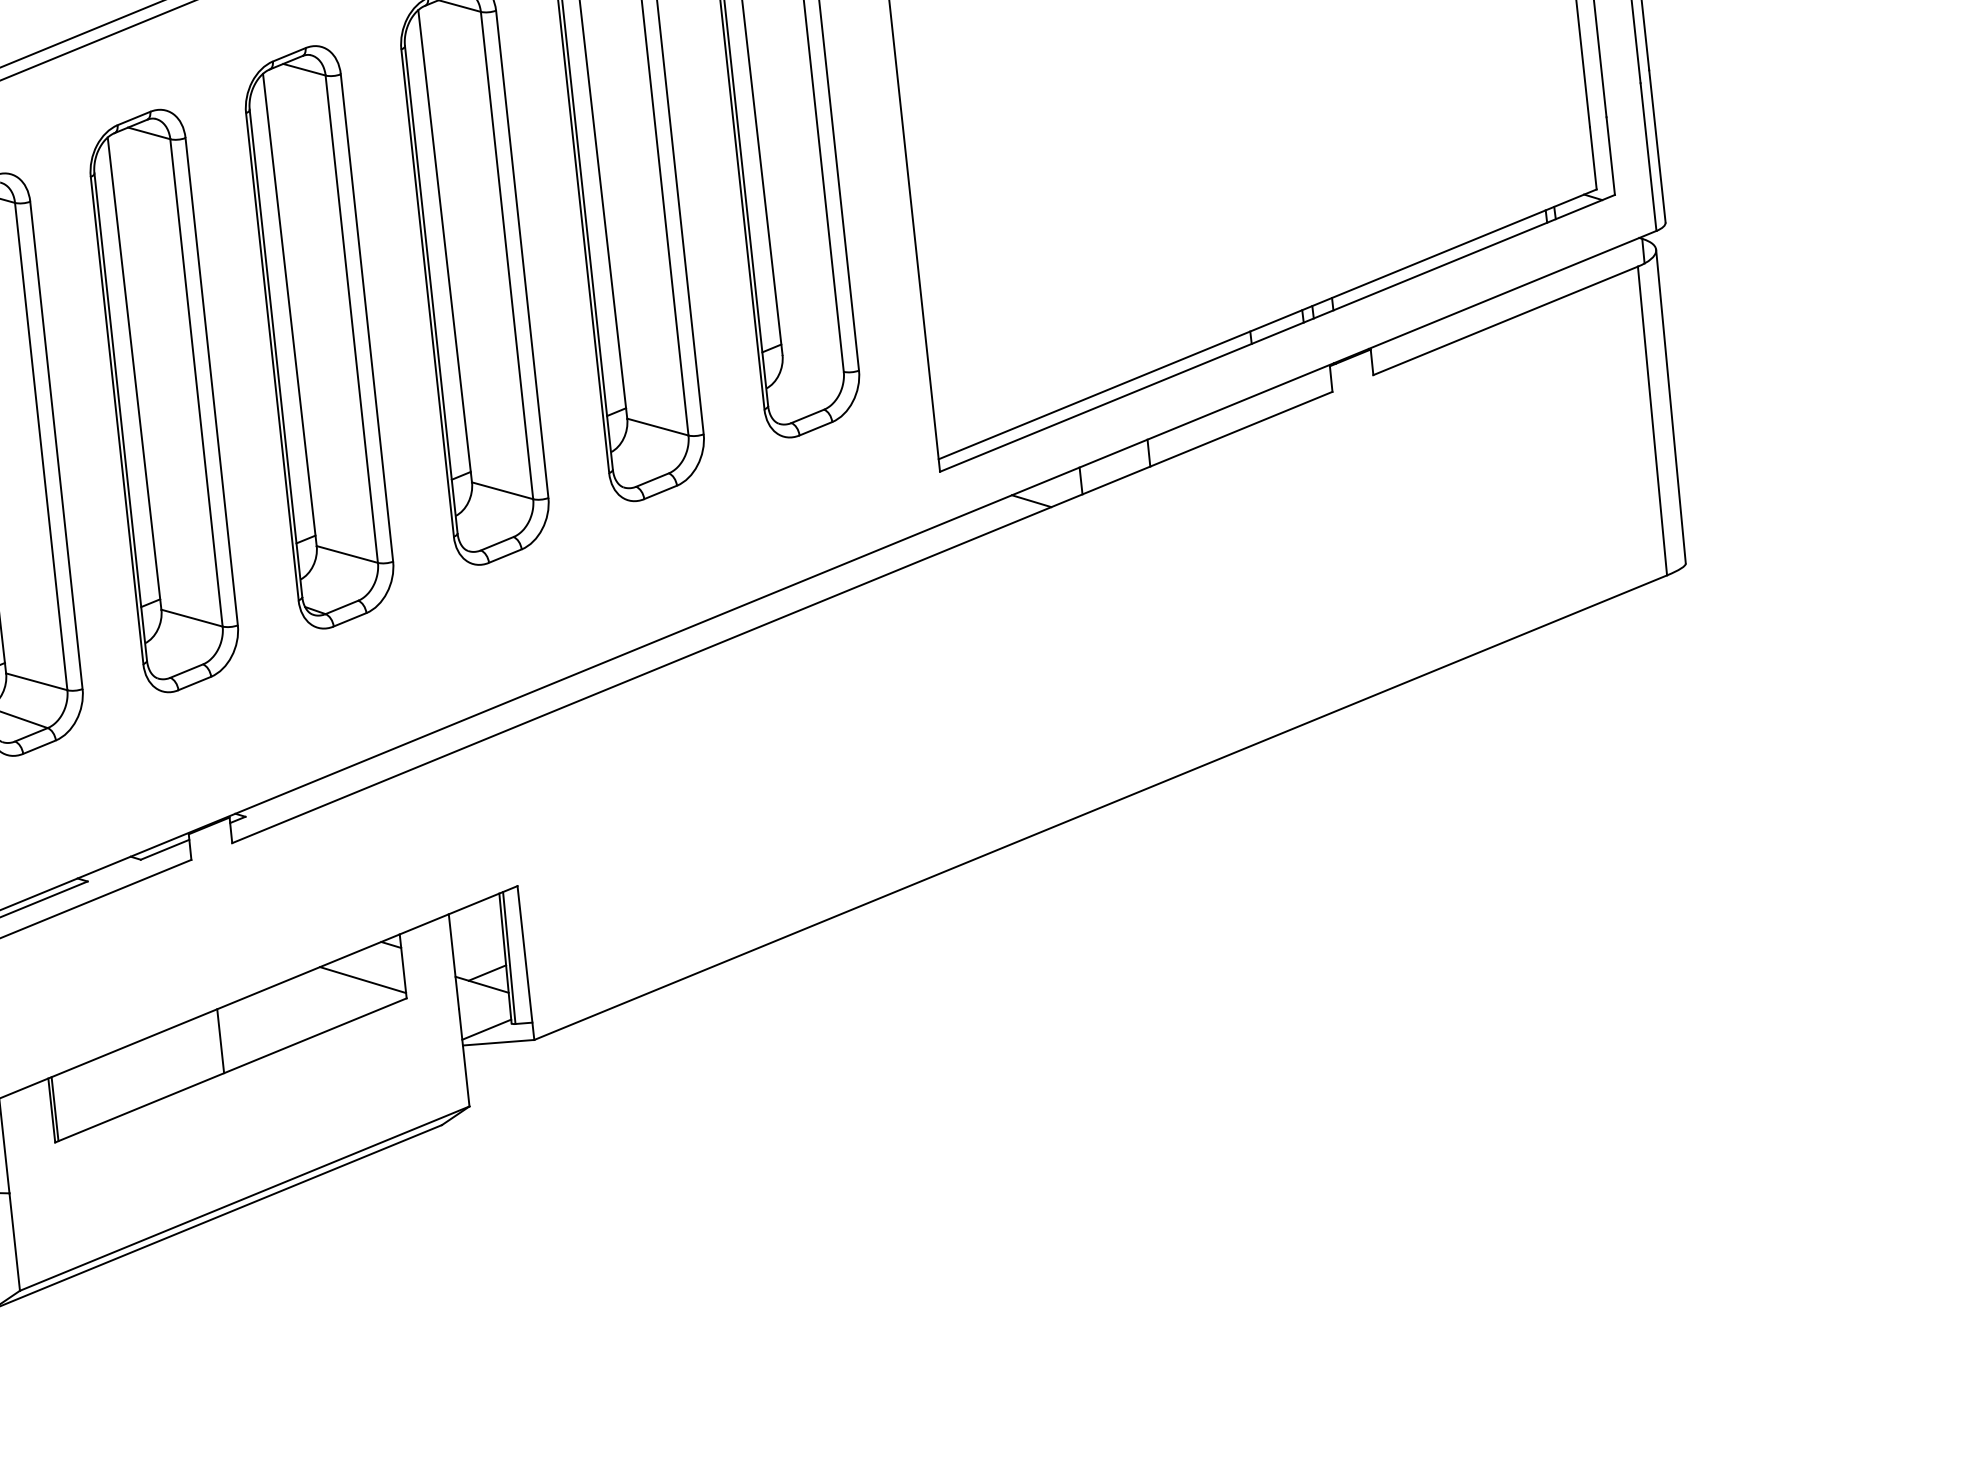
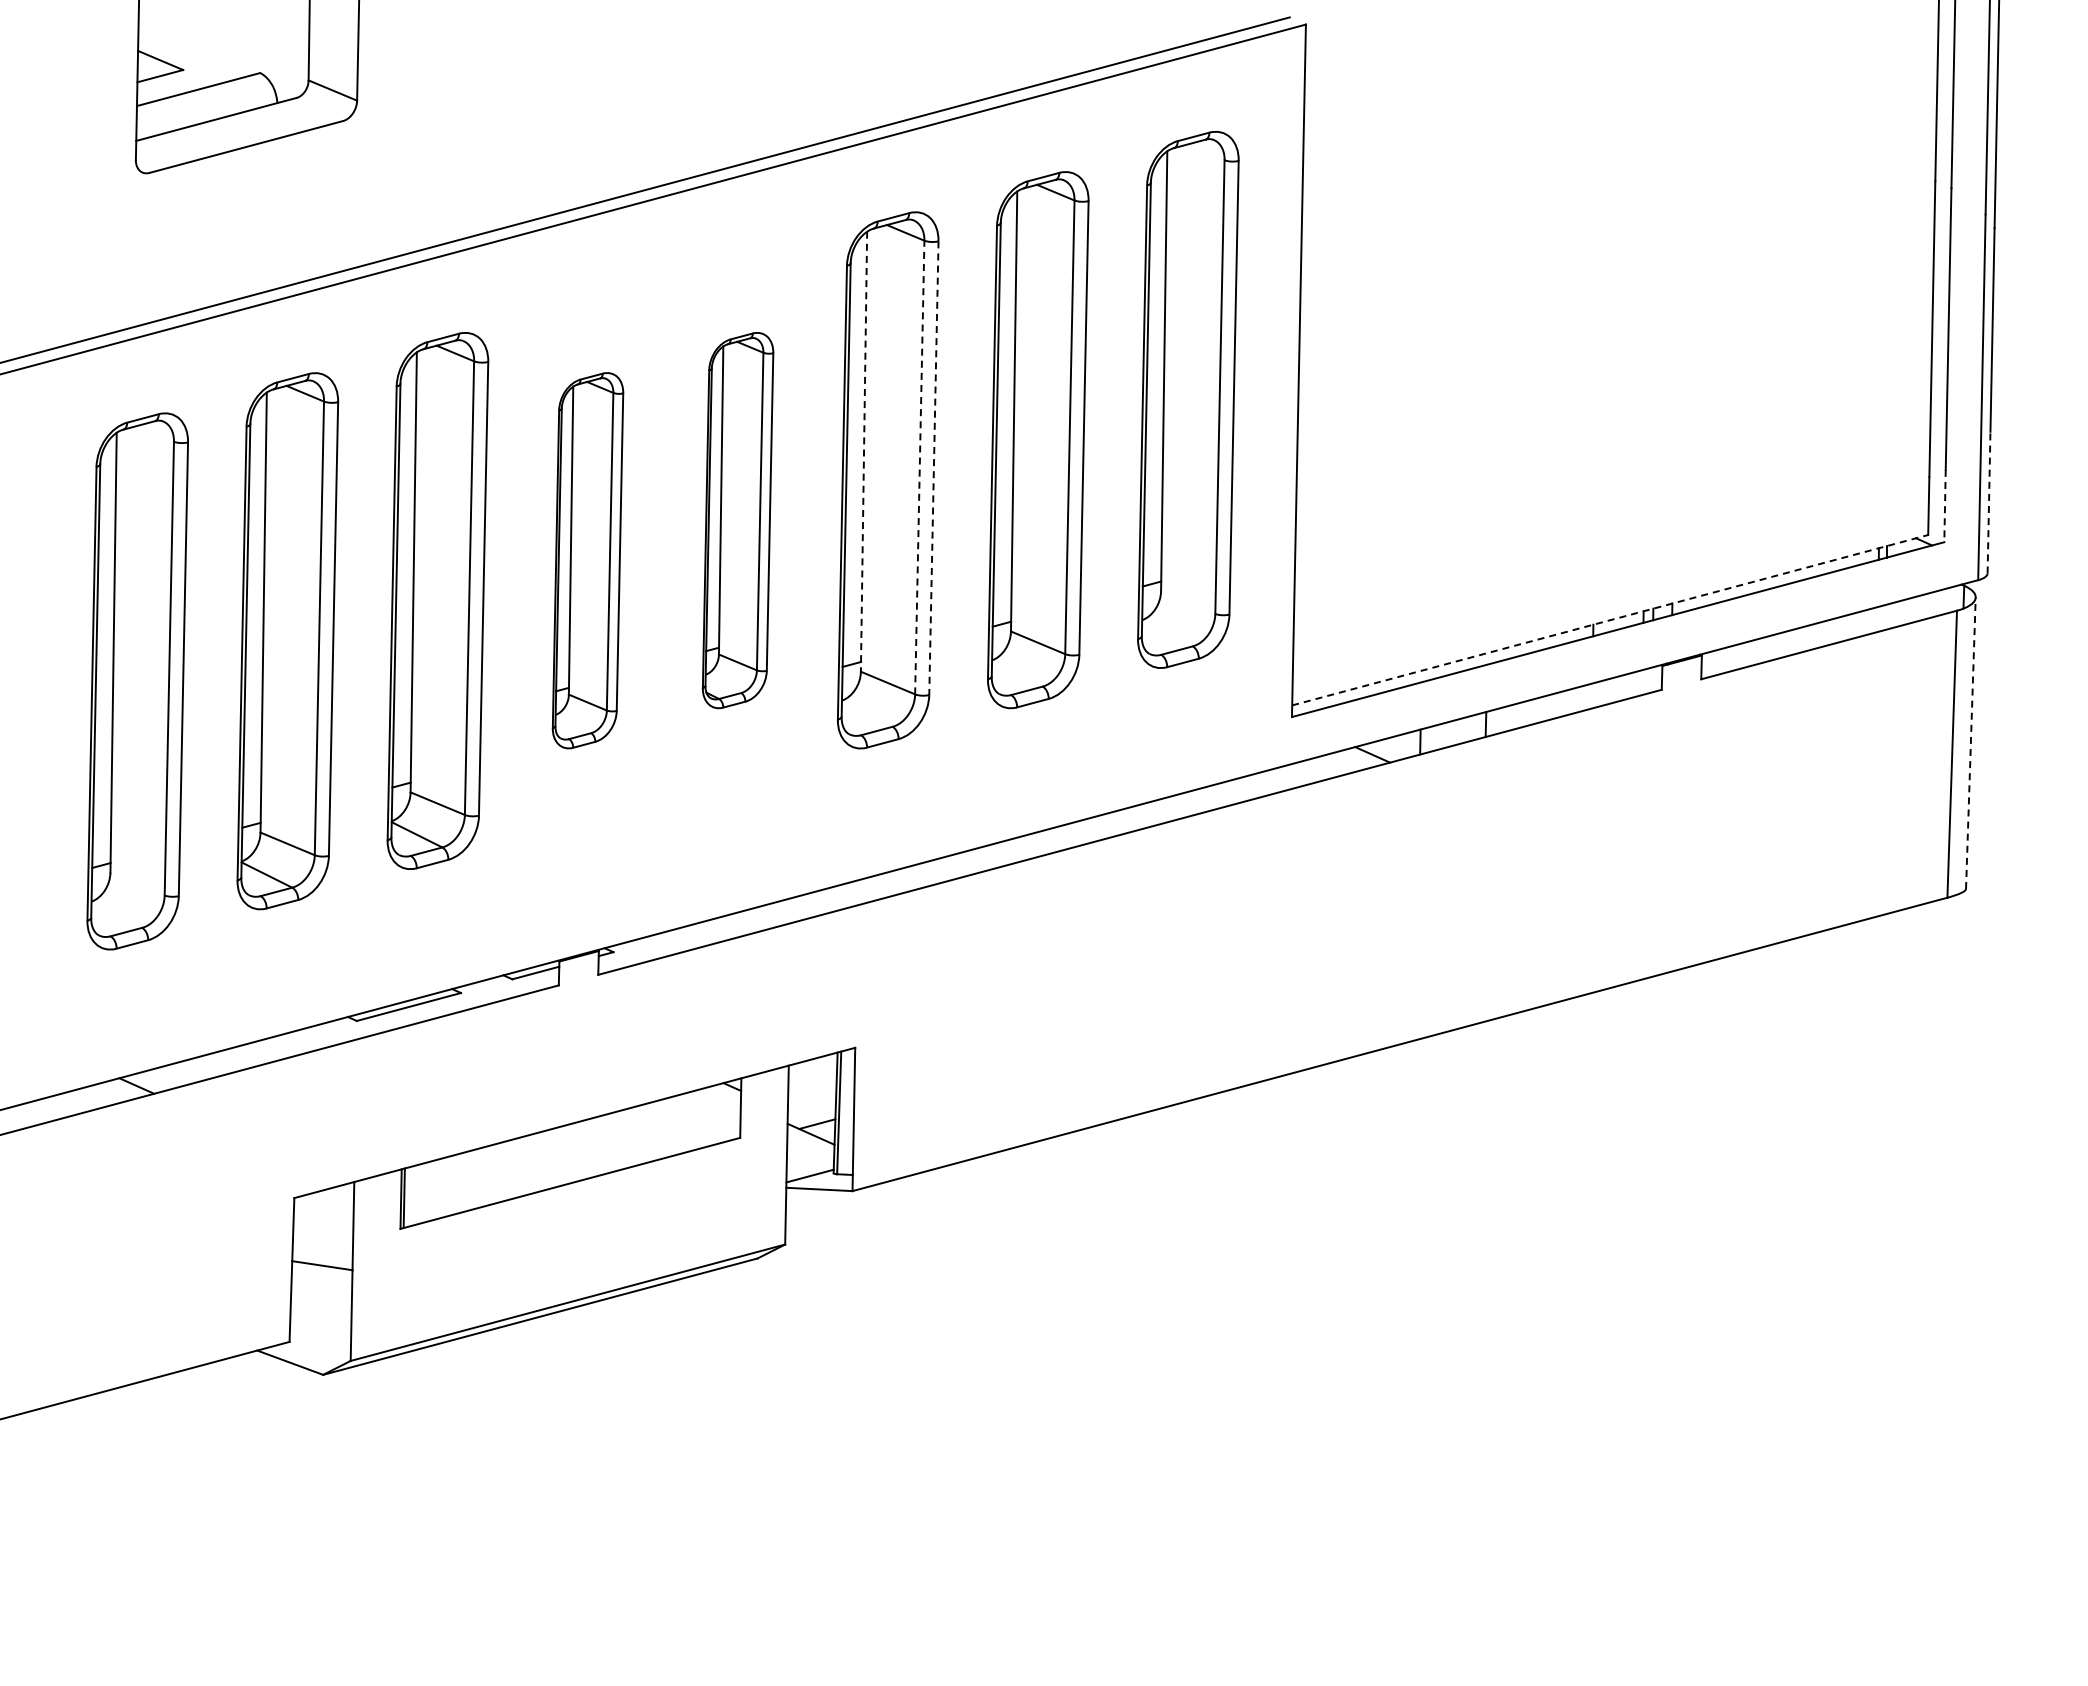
line: (1657, 146) -> (1989, 502), solid -> dashed
line: (1611, 156) -> (1945, 506), solid -> dashed
line: (445, 247) -> (864, 452), solid -> dashed
line: (521, 254) -> (933, 468), solid -> dashed
line: (506, 255) -> (919, 467), solid -> dashed
line: (1268, 324) -> (1610, 620), solid -> dashed
part: (319, 337) -> (737, 520), size x0.7
part: (163, 400) -> (587, 560), size x0.7
line: (1670, 406) -> (1970, 743), solid -> dashed
line: (363, 979) -> (702, 1115), removed
line: (219, 1041) -> (563, 1155), removed

